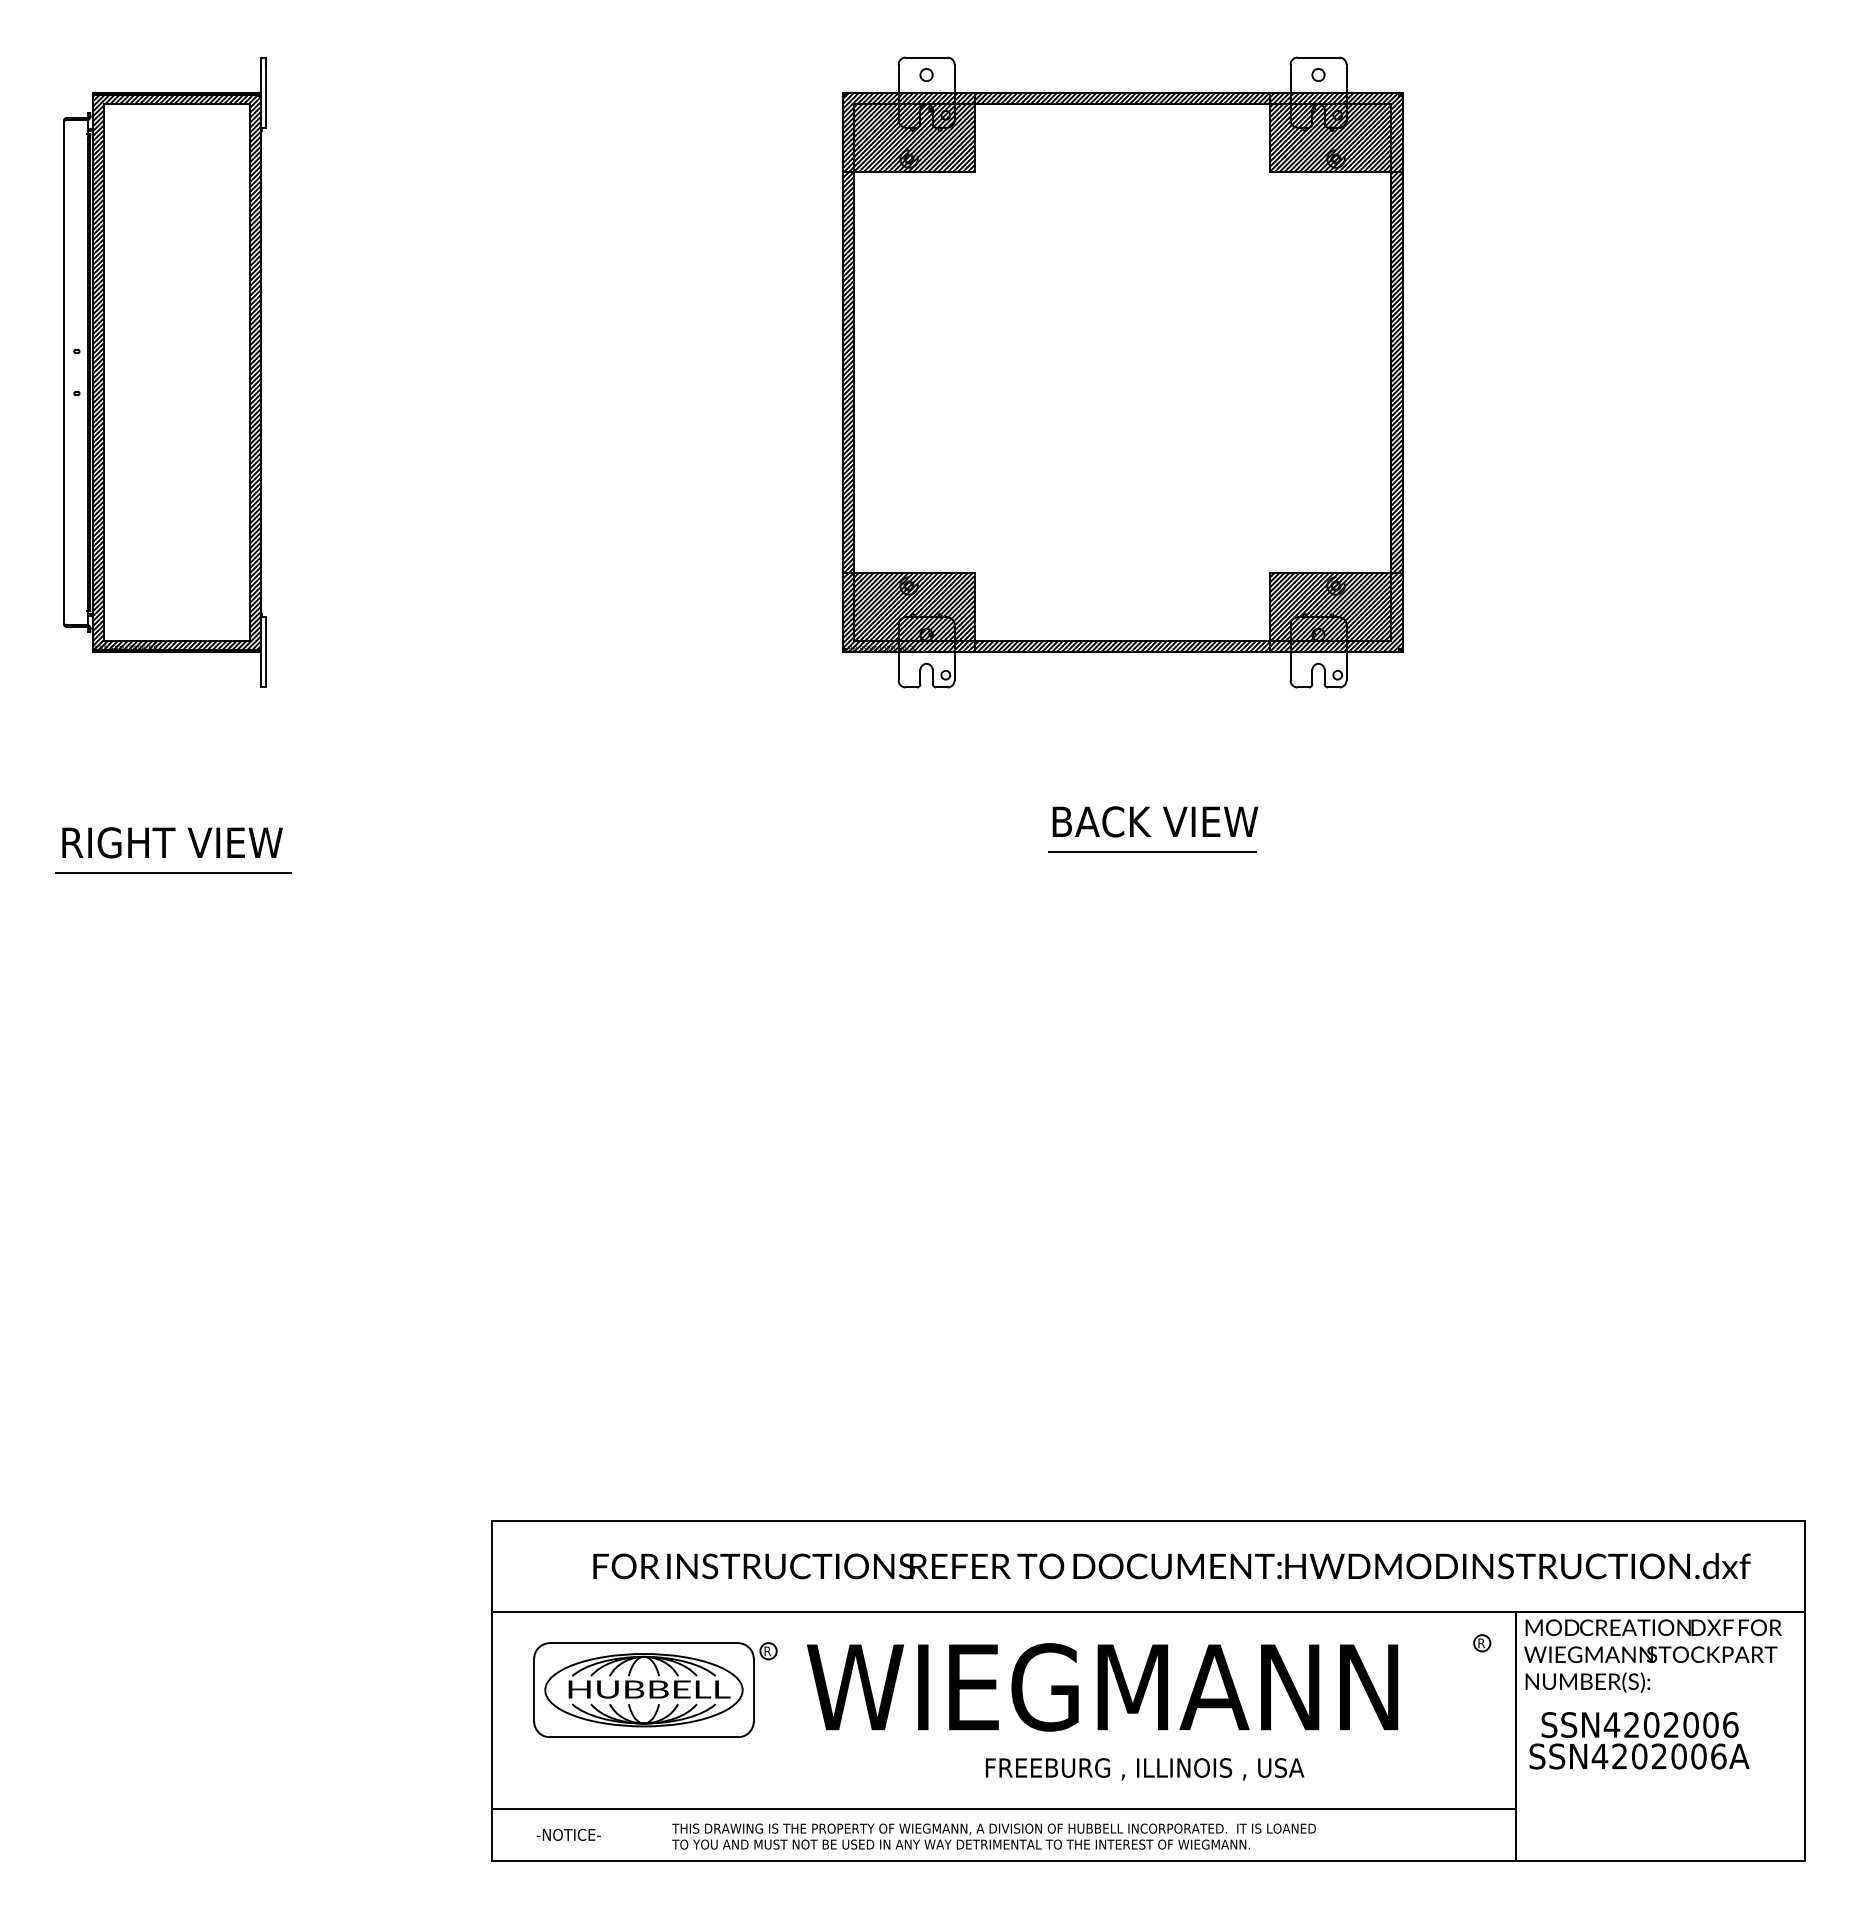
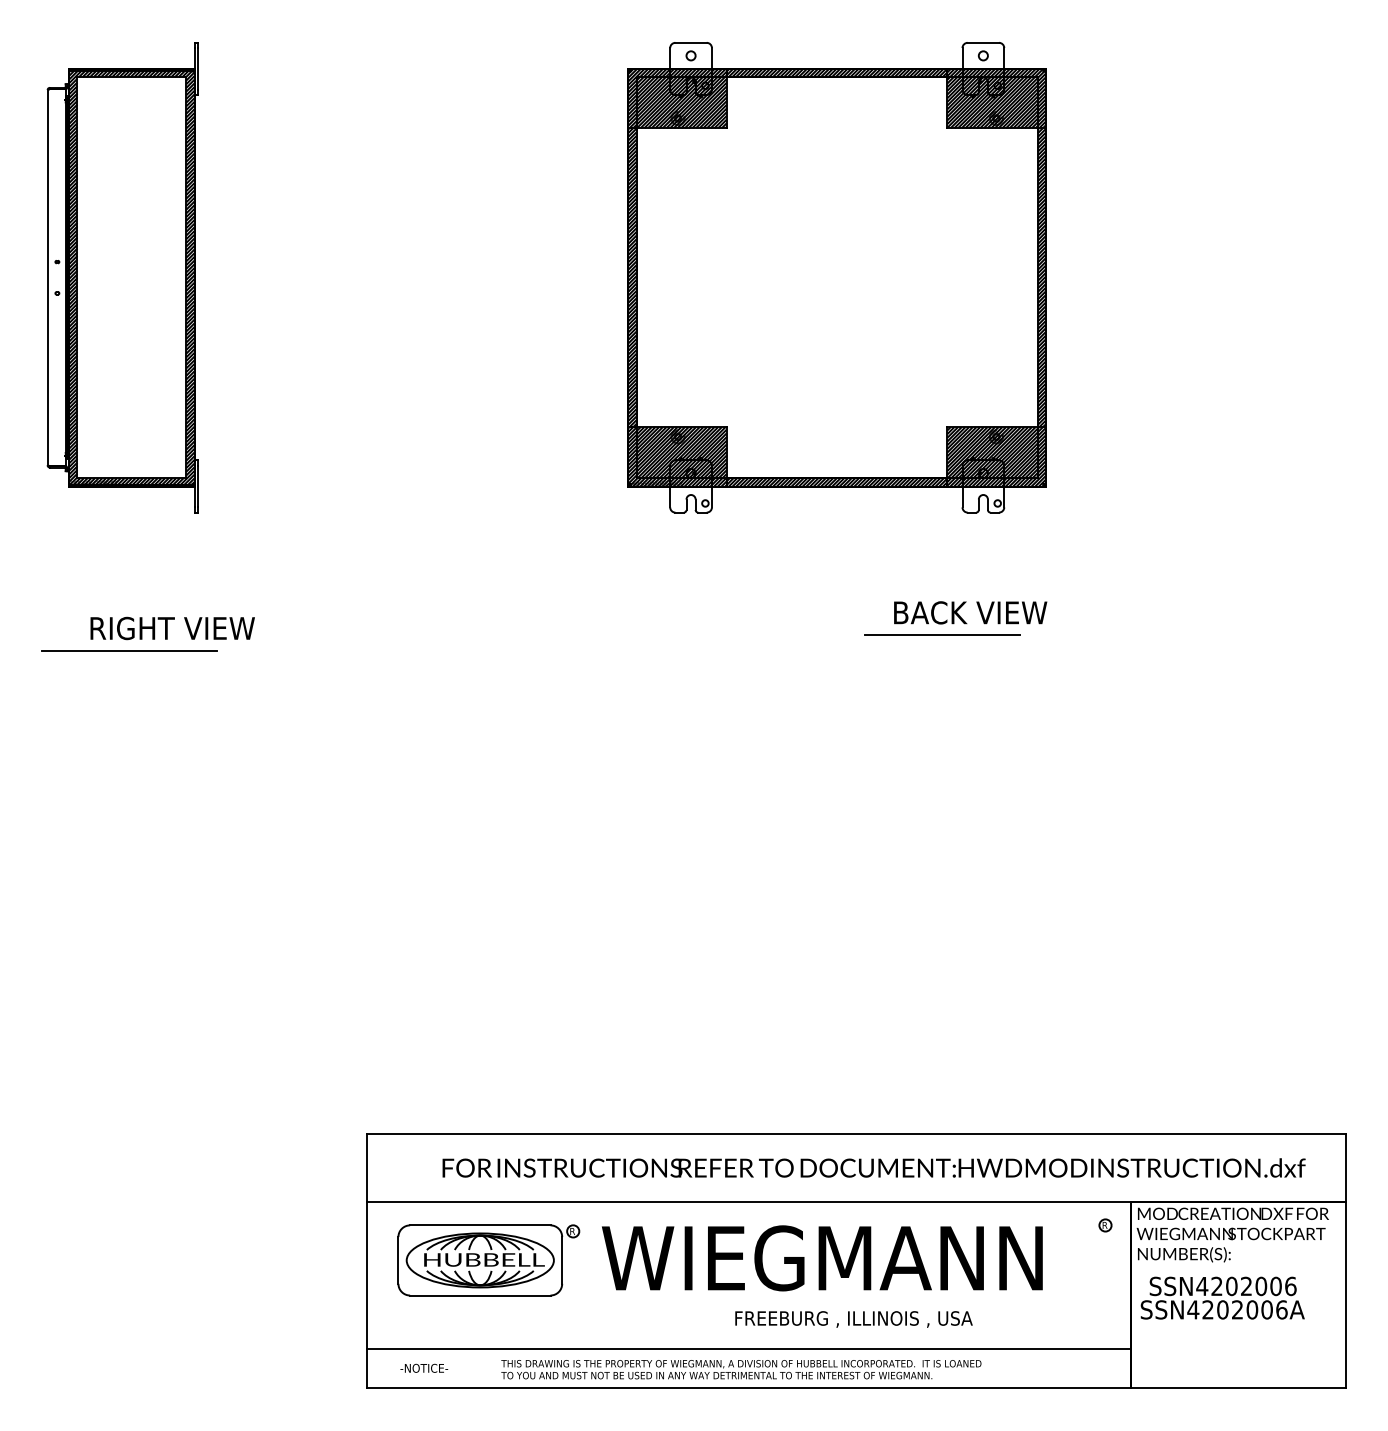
text: (1155, 821) -> (970, 612), moved
text: (172, 842) -> (172, 628), moved
line: (1152, 851) -> (942, 634), moved

